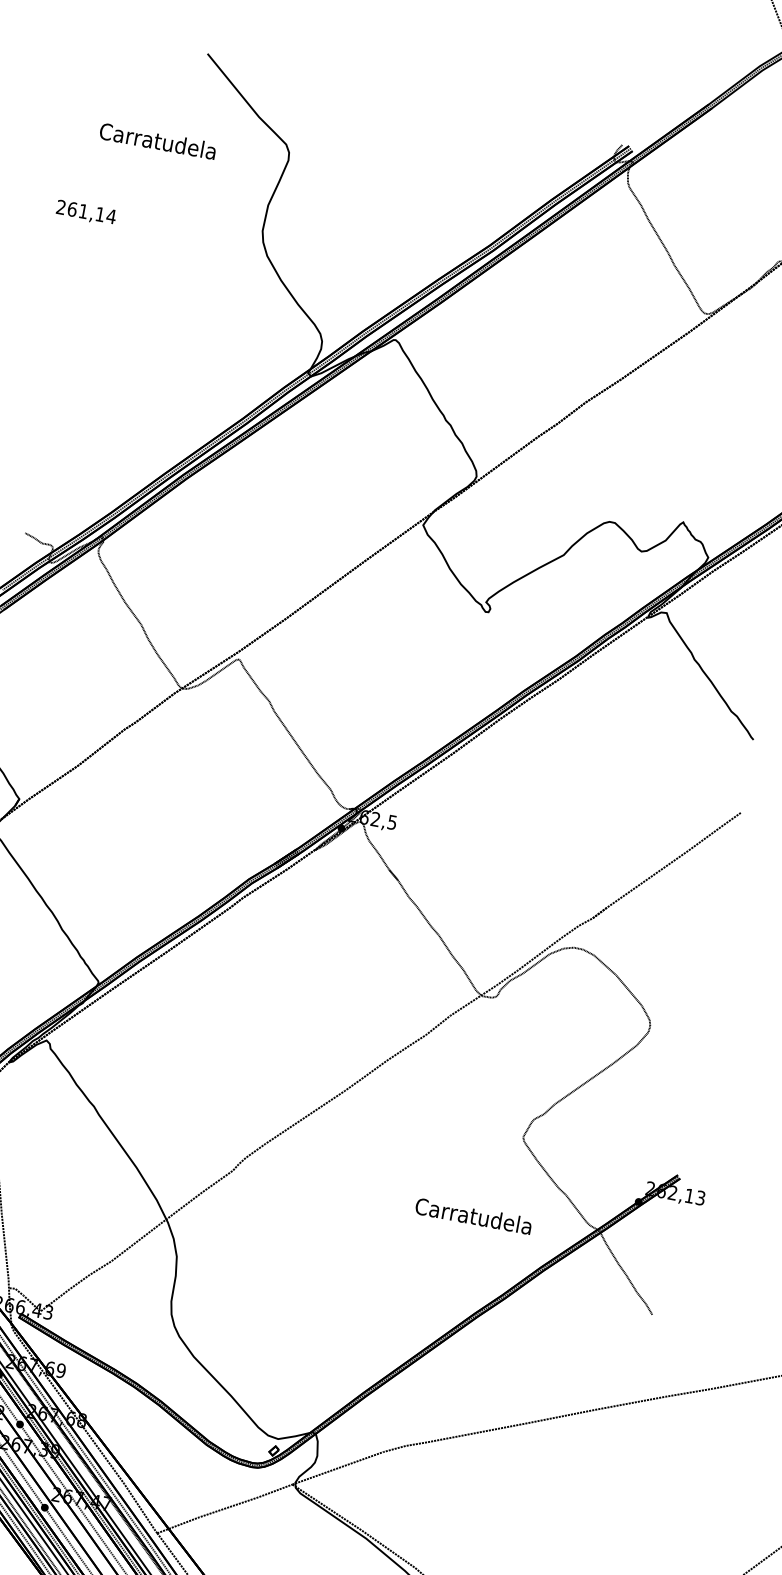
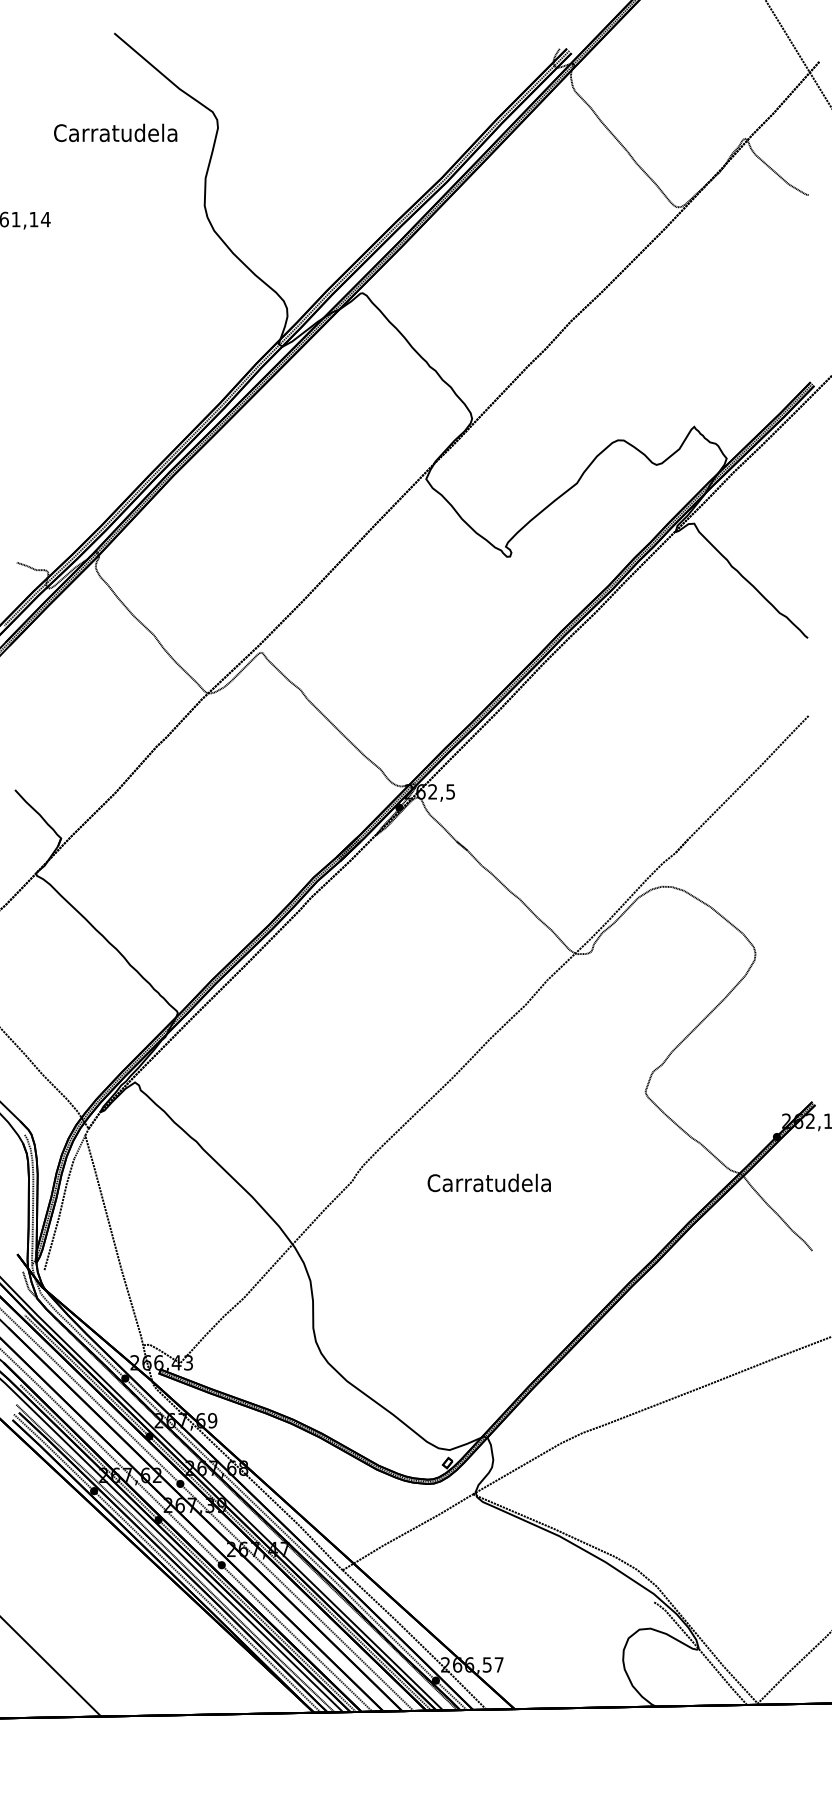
text: (157, 140) -> (115, 132), moved
text: (473, 1215) -> (488, 1182), moved

